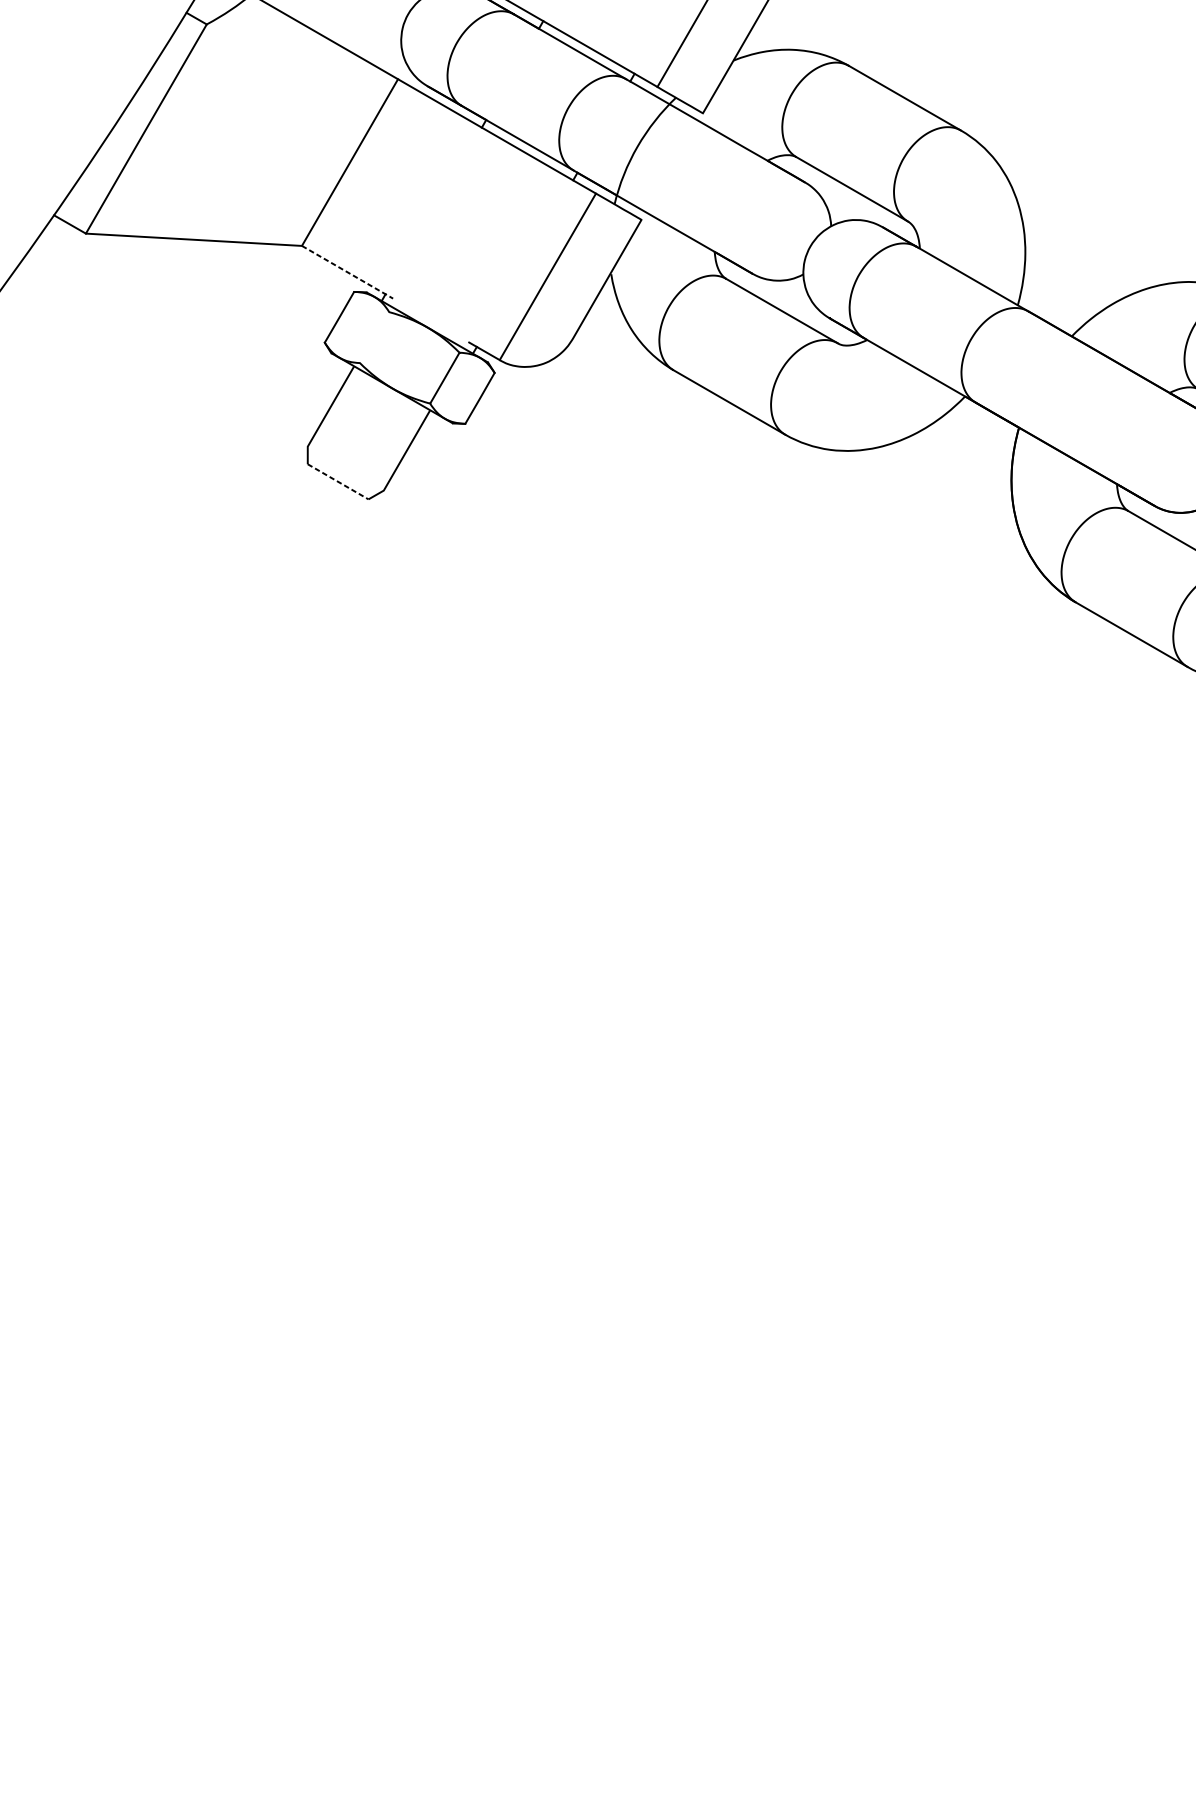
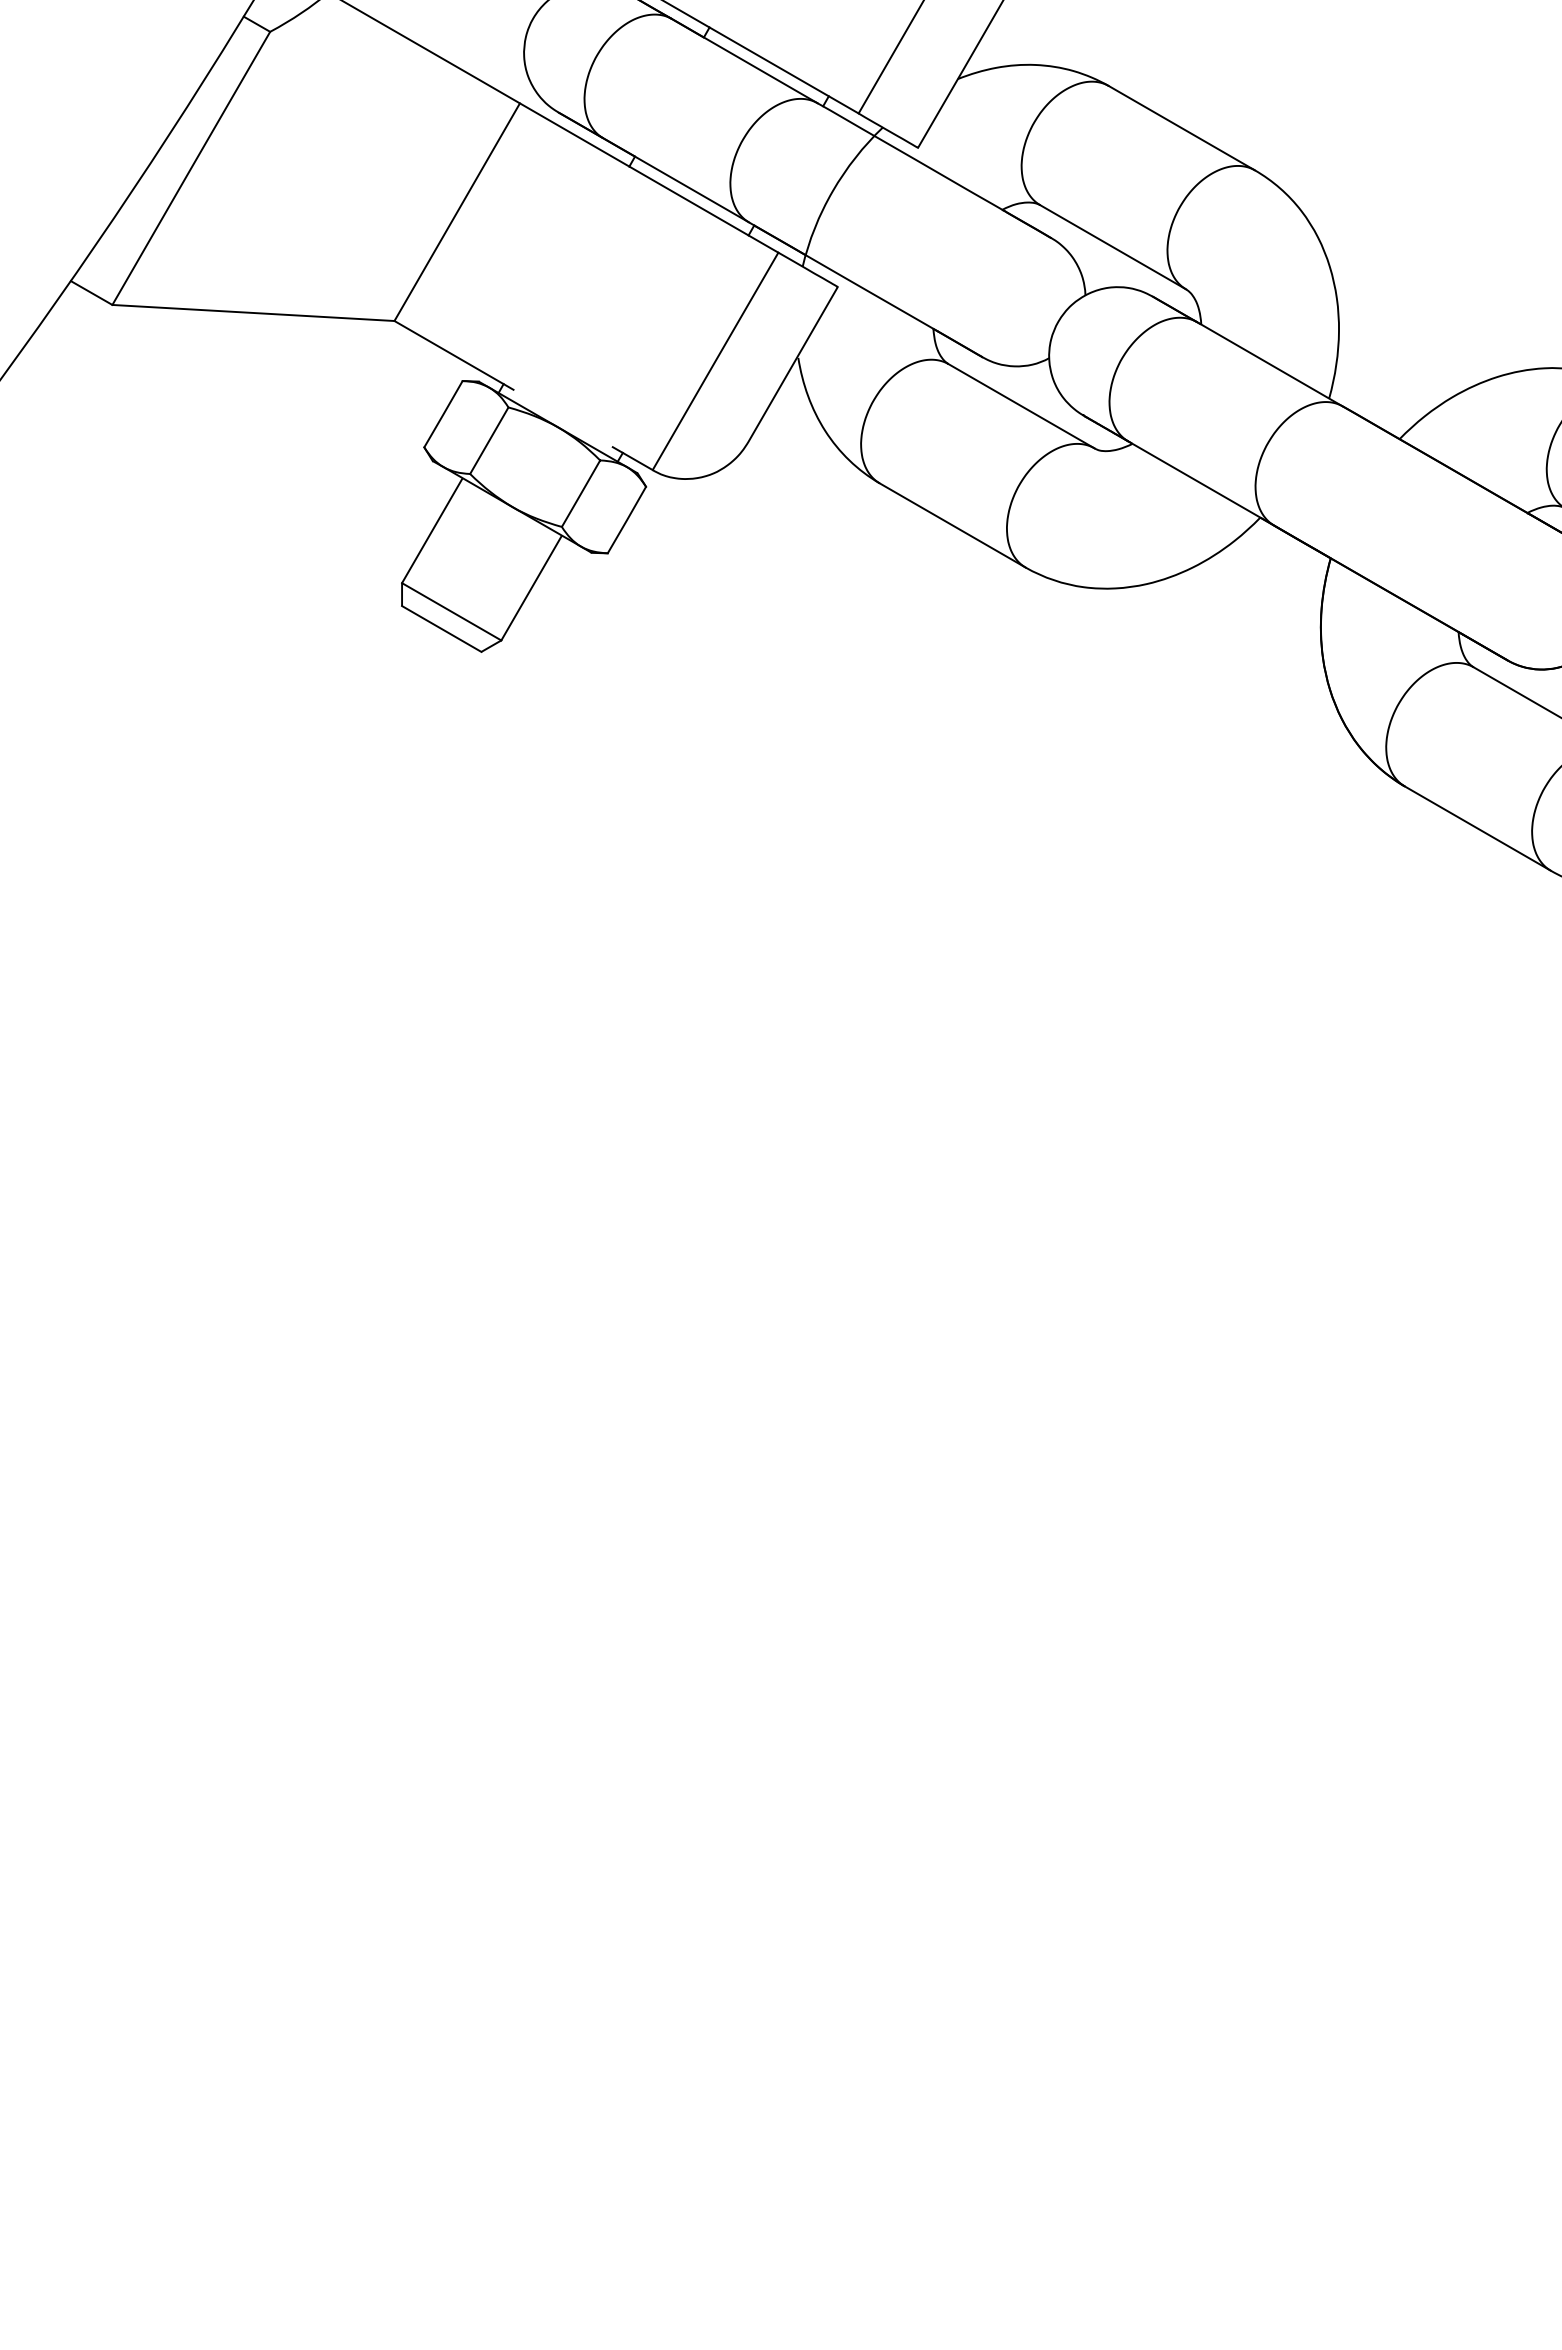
line: (347, 272) -> (454, 355), dashed -> solid
line: (374, 337) -> (489, 440), added
line: (345, 468) -> (451, 611), added
line: (337, 482) -> (441, 629), dashed -> solid

